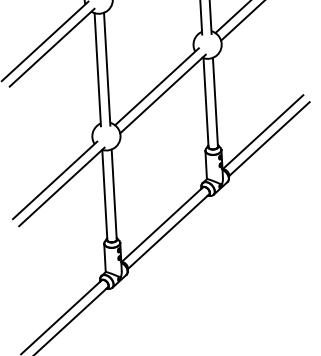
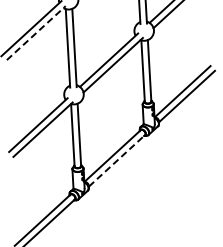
line: (52, 48) -> (36, 33), solid -> dashed
line: (169, 231) -> (117, 160), solid -> dashed

